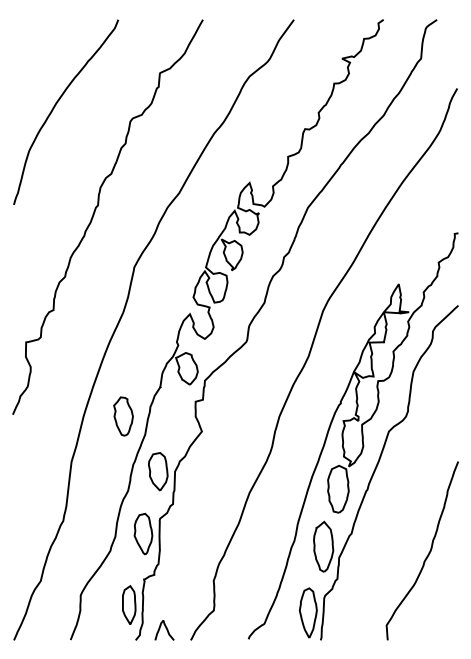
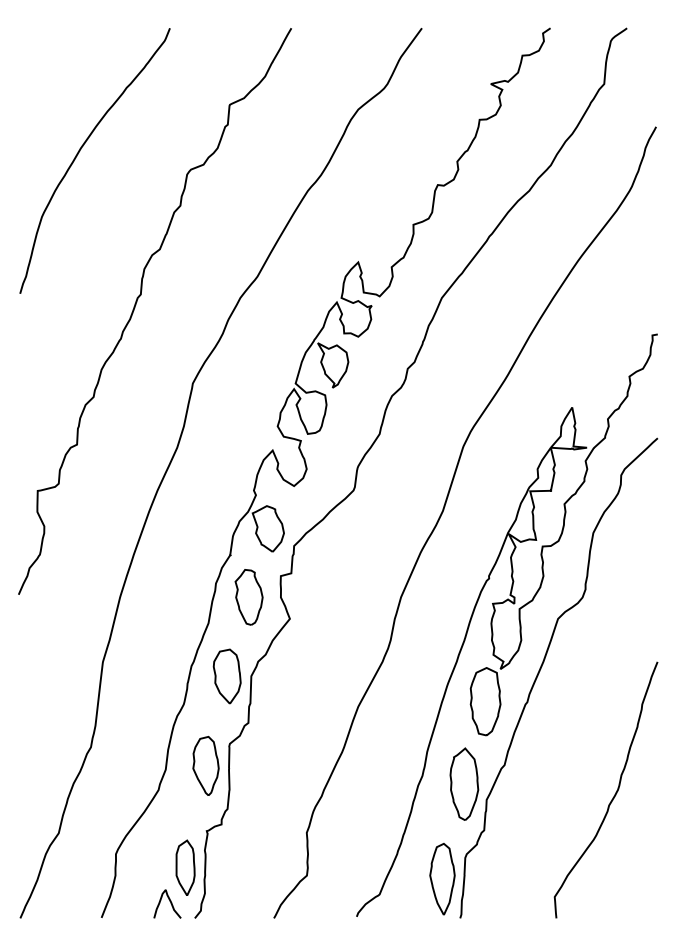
part: (123, 416) -> (249, 597), moved
curve: (166, 630) -> (170, 904), moved

